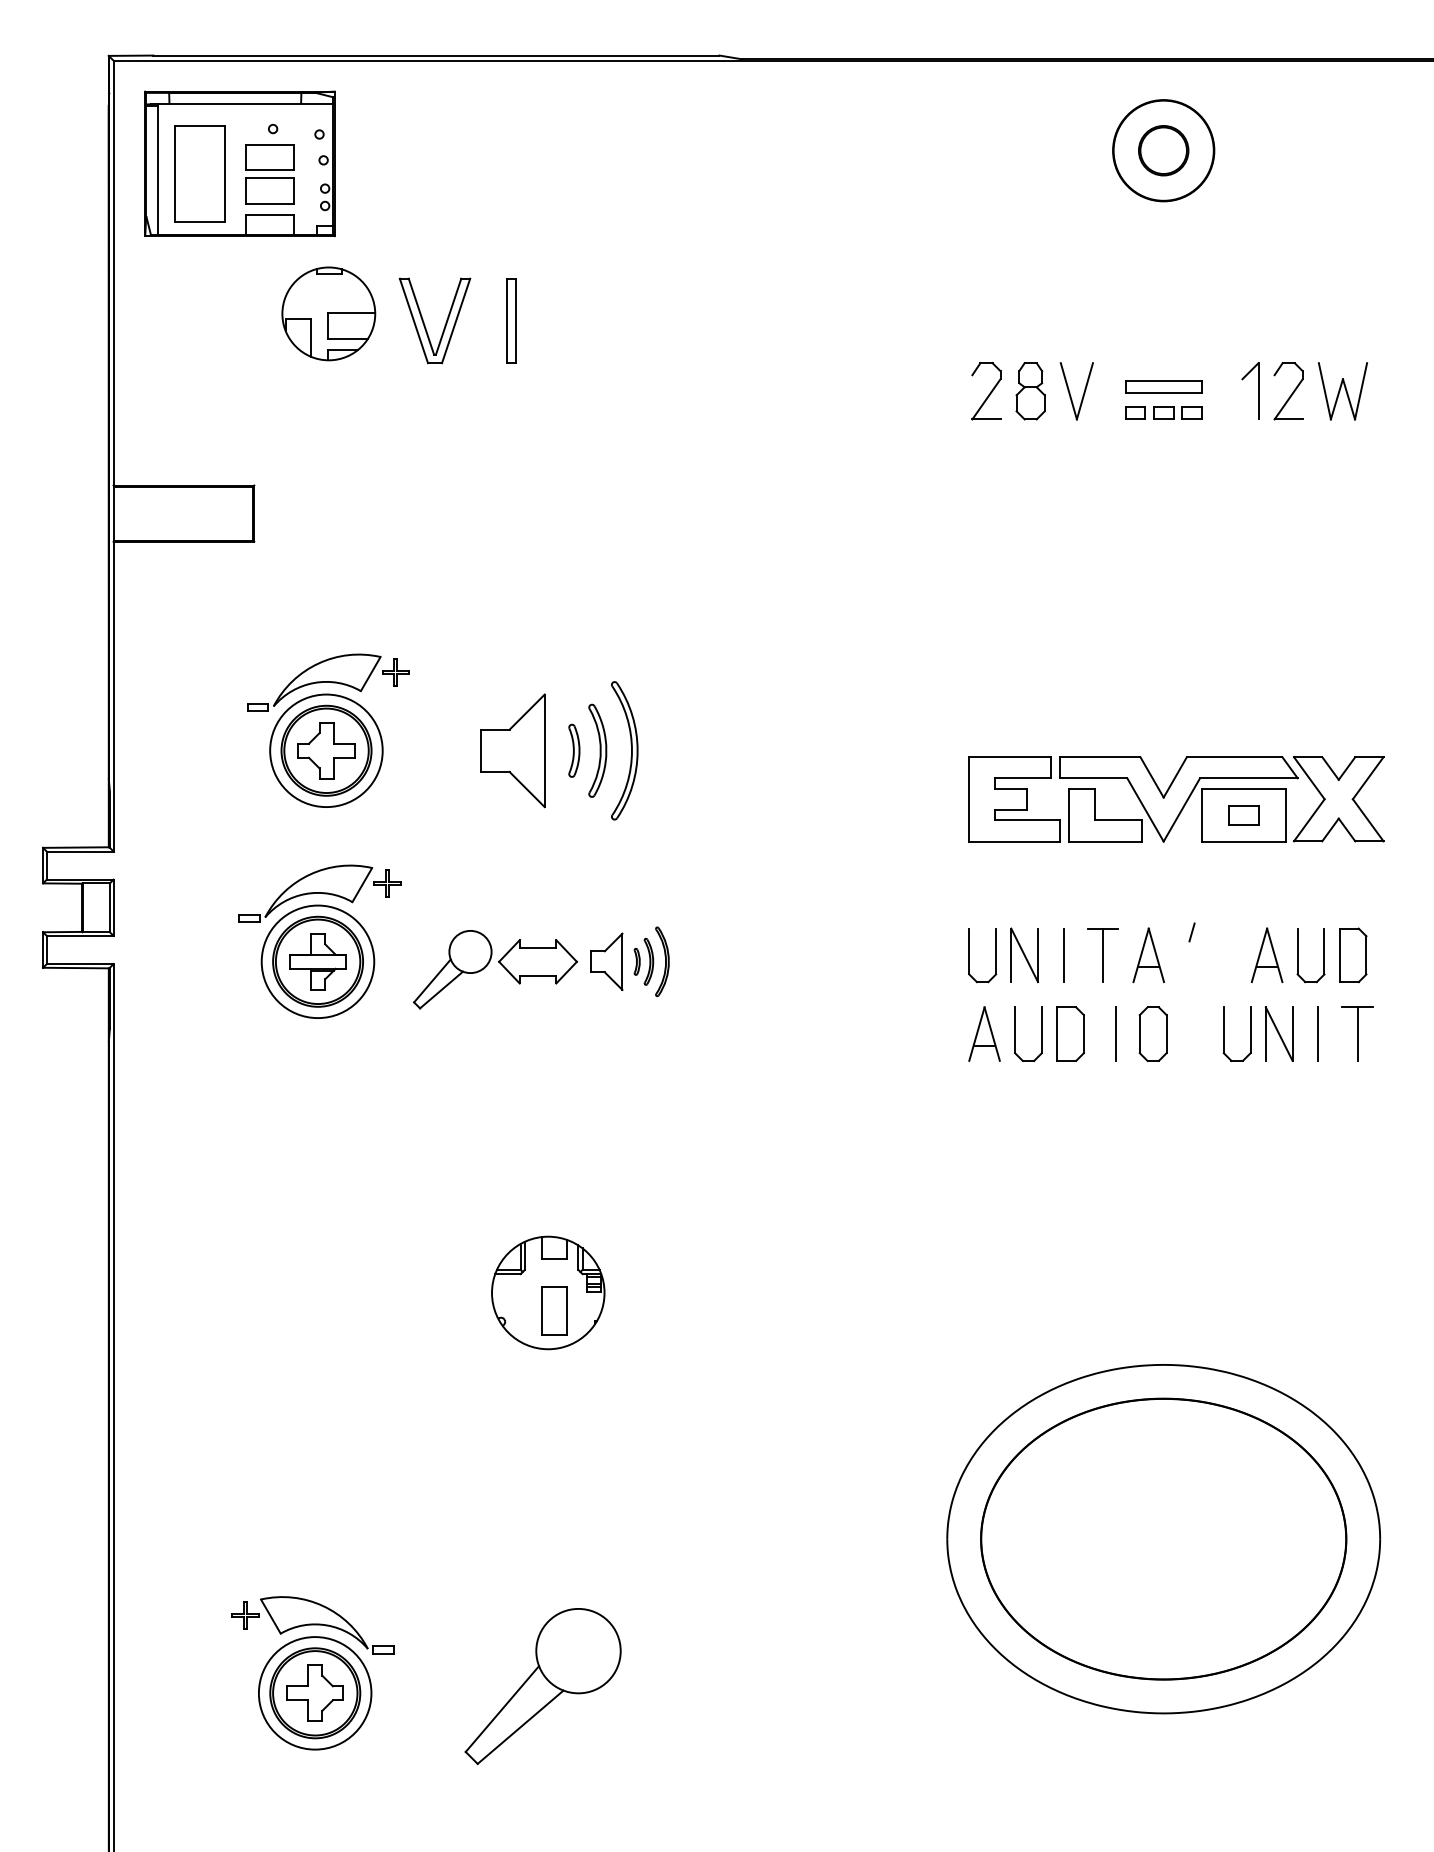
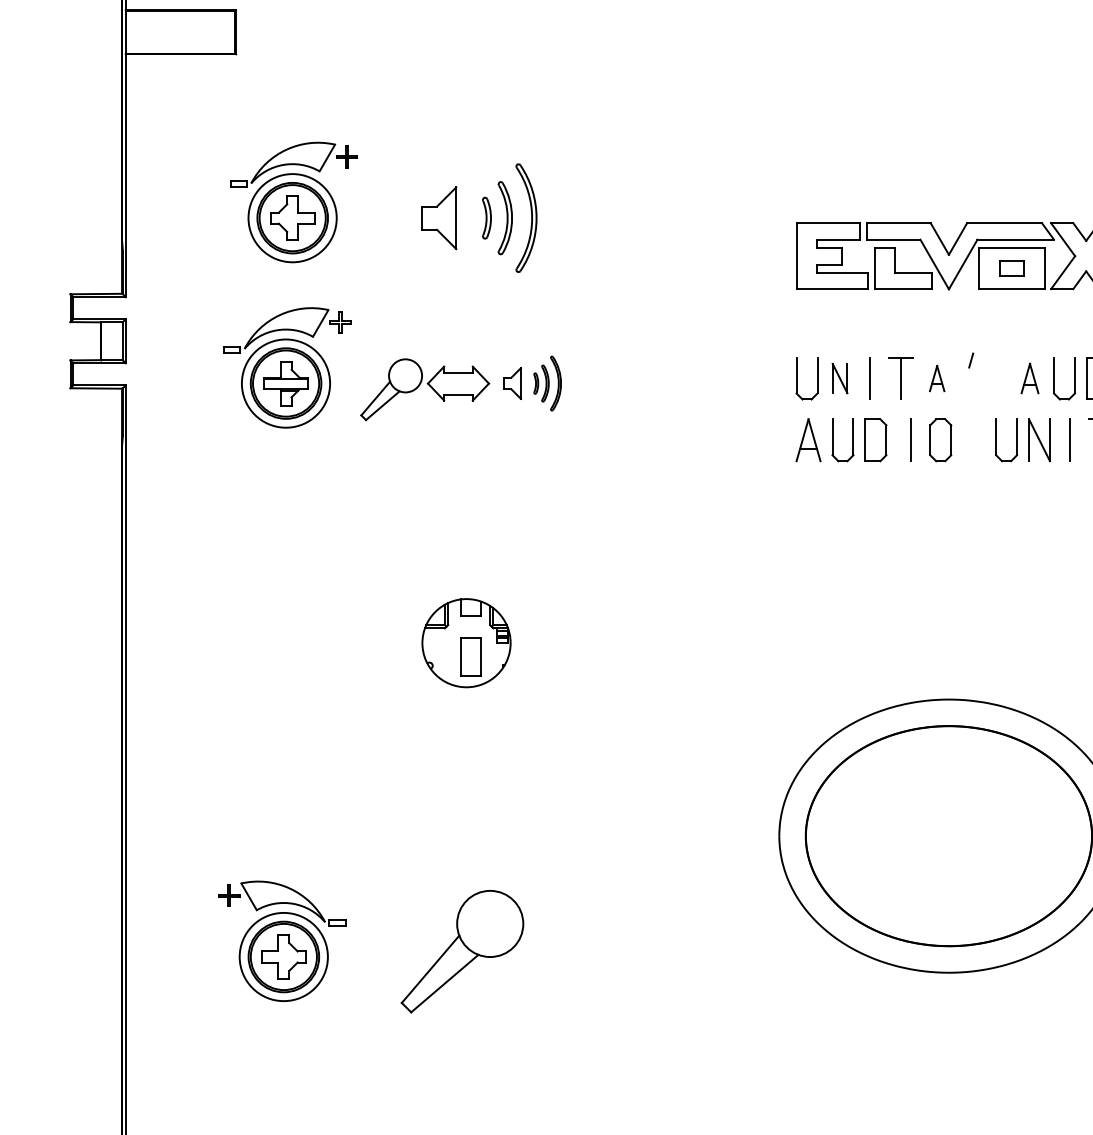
part: (512, 750) -> (438, 217), size x0.7
part: (1024, 955) -> (839, 378), size x0.7
part: (1148, 955) -> (937, 378), size x0.6
part: (1266, 955) -> (1029, 378), size x0.7
part: (606, 961) -> (512, 383), size x0.7

